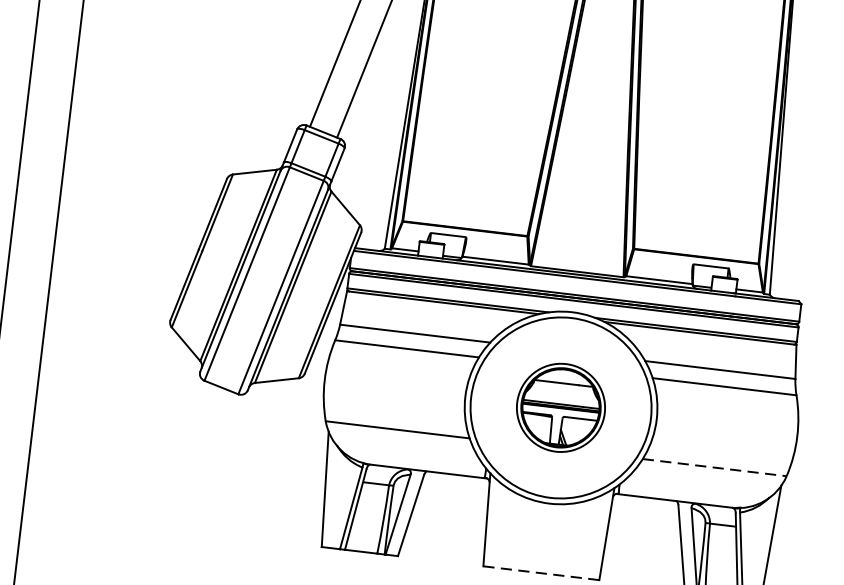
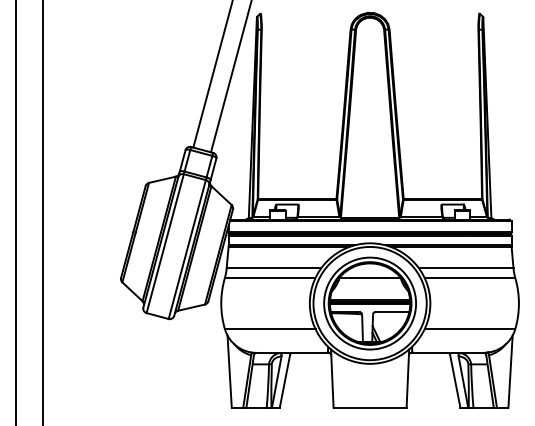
part: (560, 407) -> (369, 303), size x1.67
line: (715, 468) -> (470, 329), dashed -> solid
line: (542, 572) -> (370, 407), dashed -> solid

